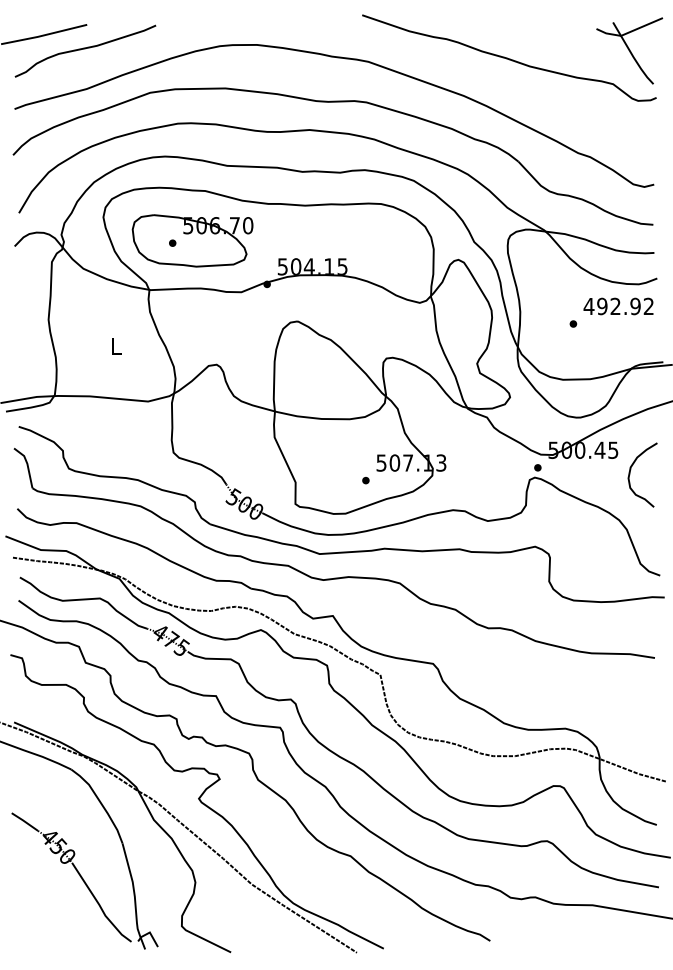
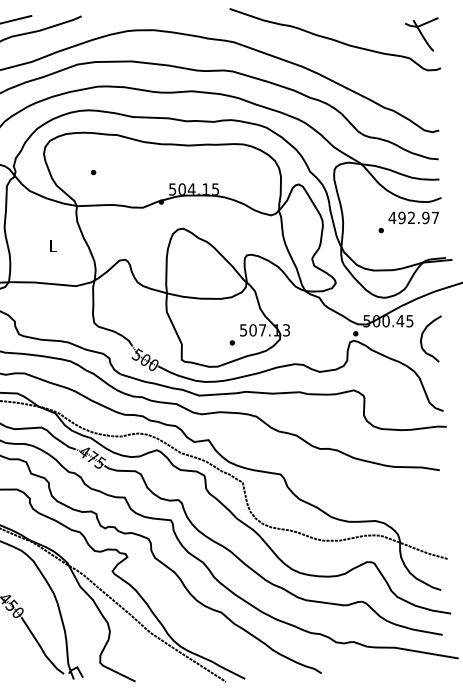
part: (629, 50) -> (421, 34), size x0.7
part: (192, 240) -> (107, 170), removed
text: (648, 305) -> (435, 217), 492.92 -> 492.97

